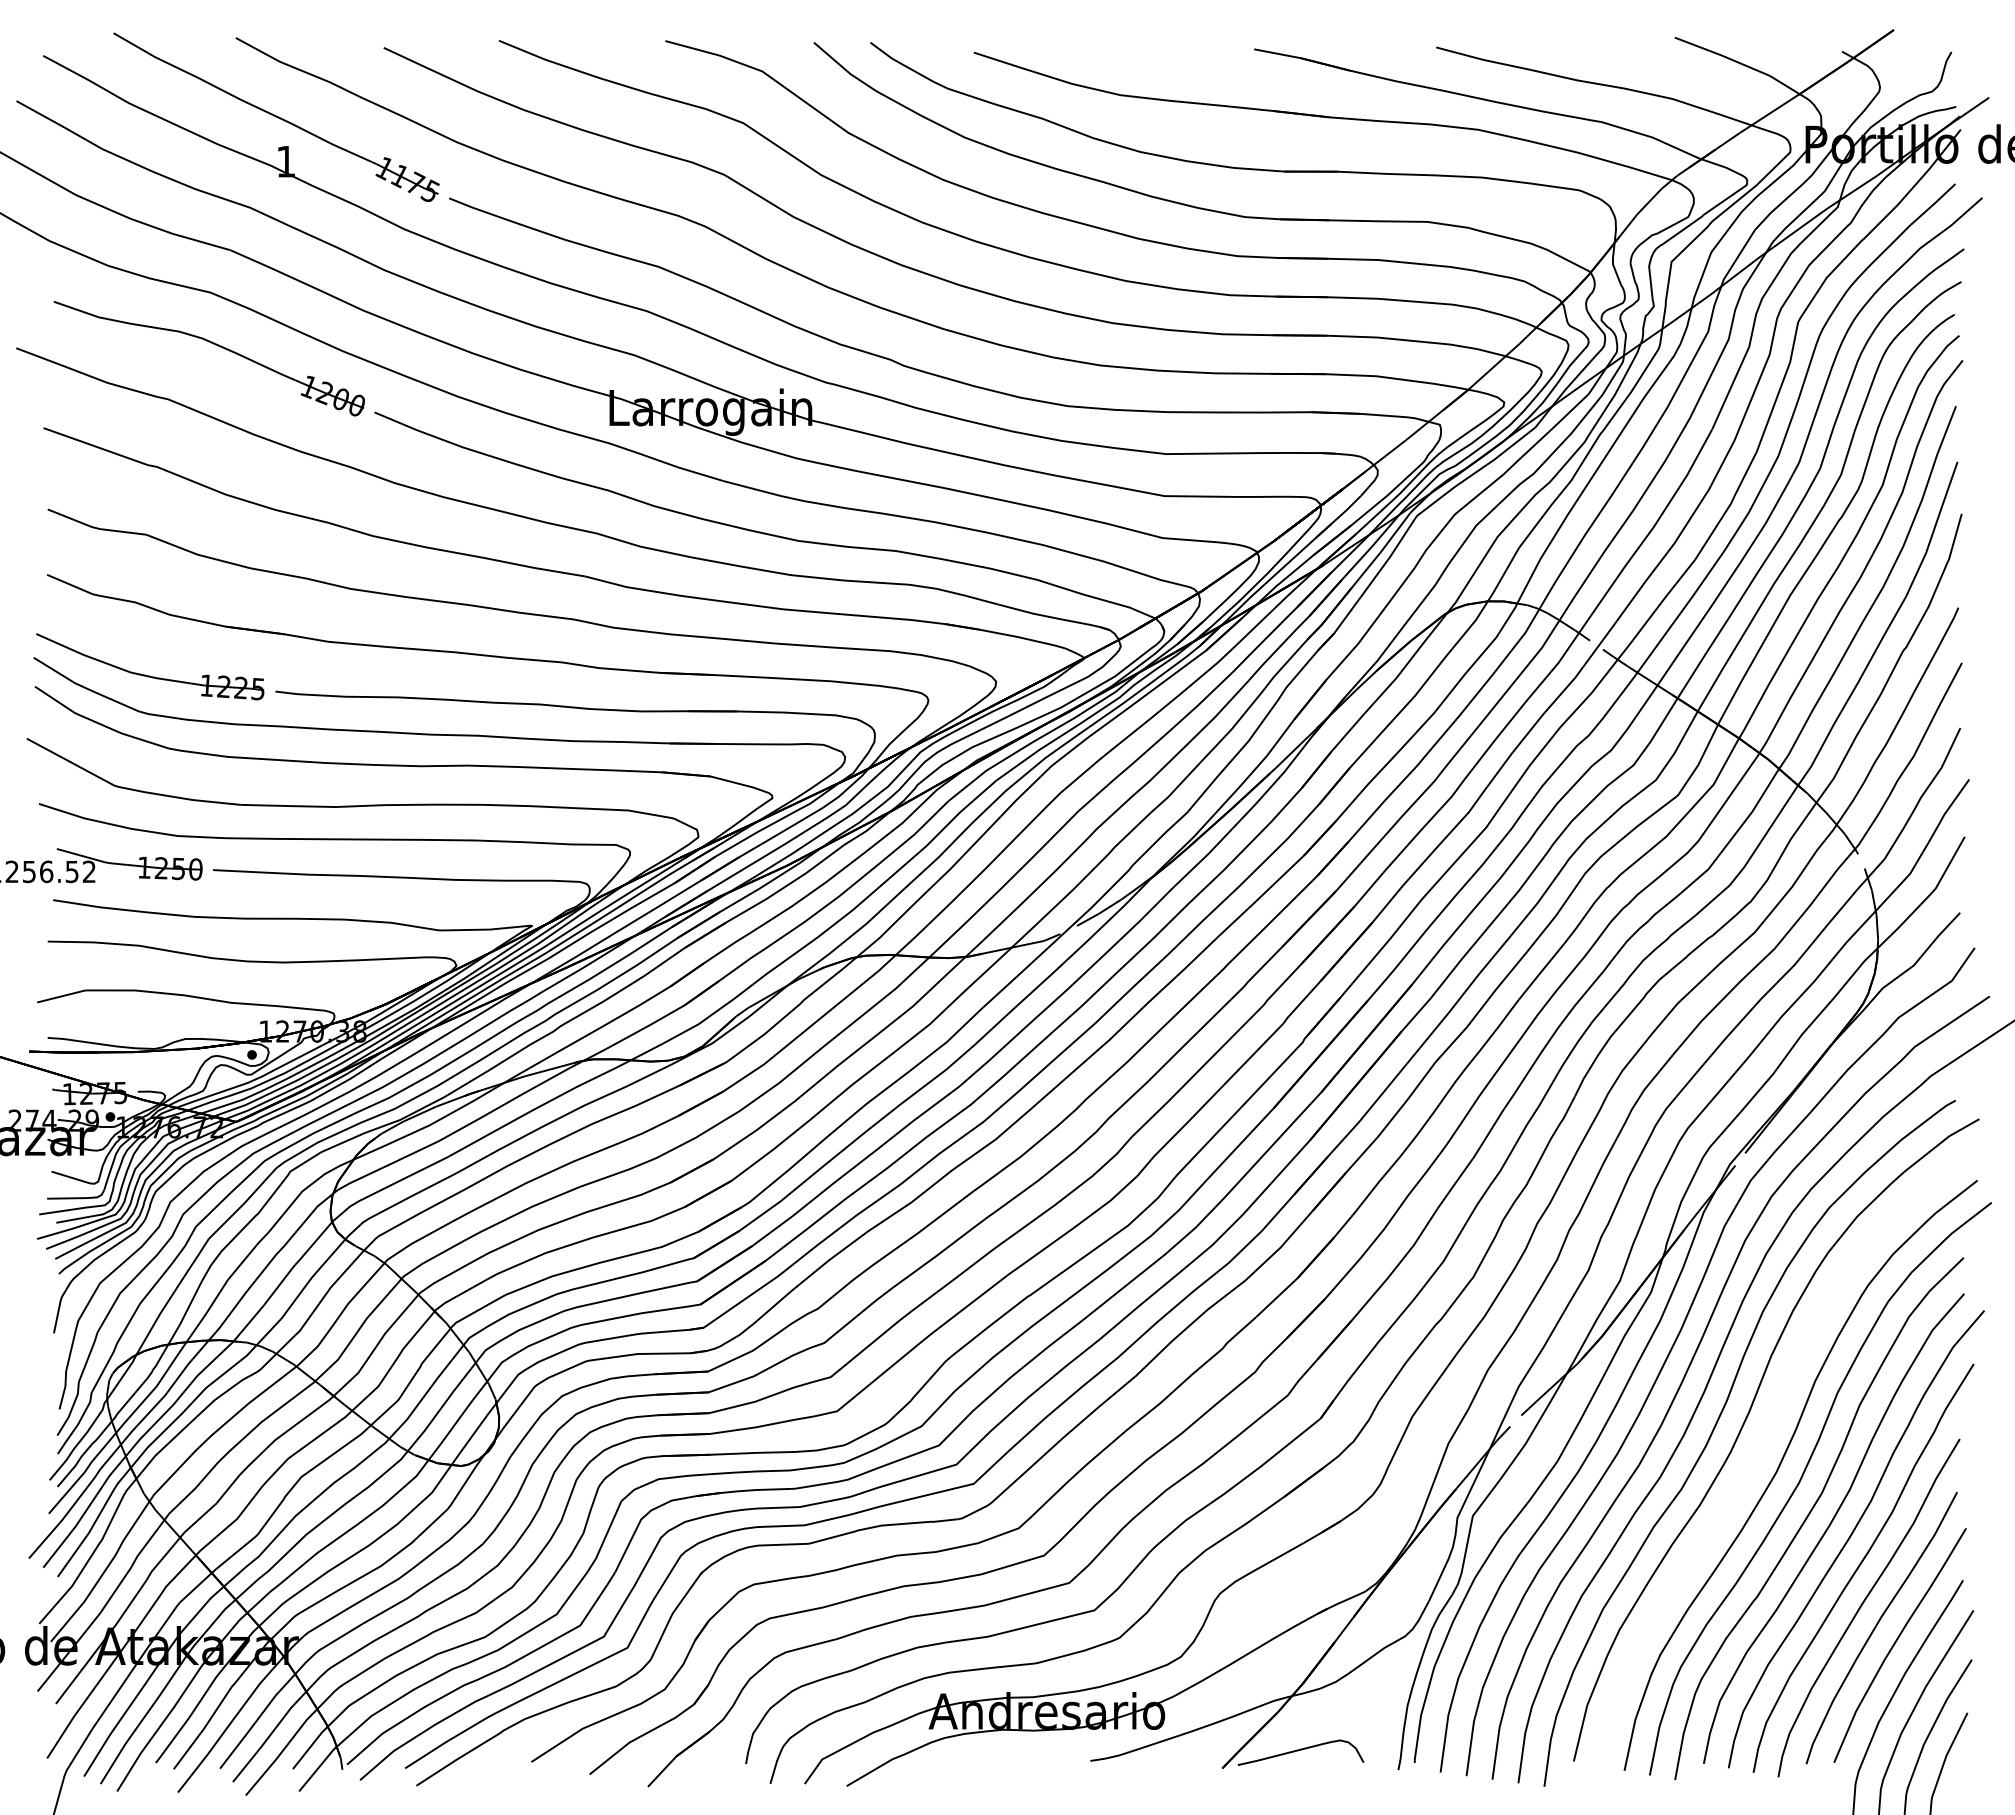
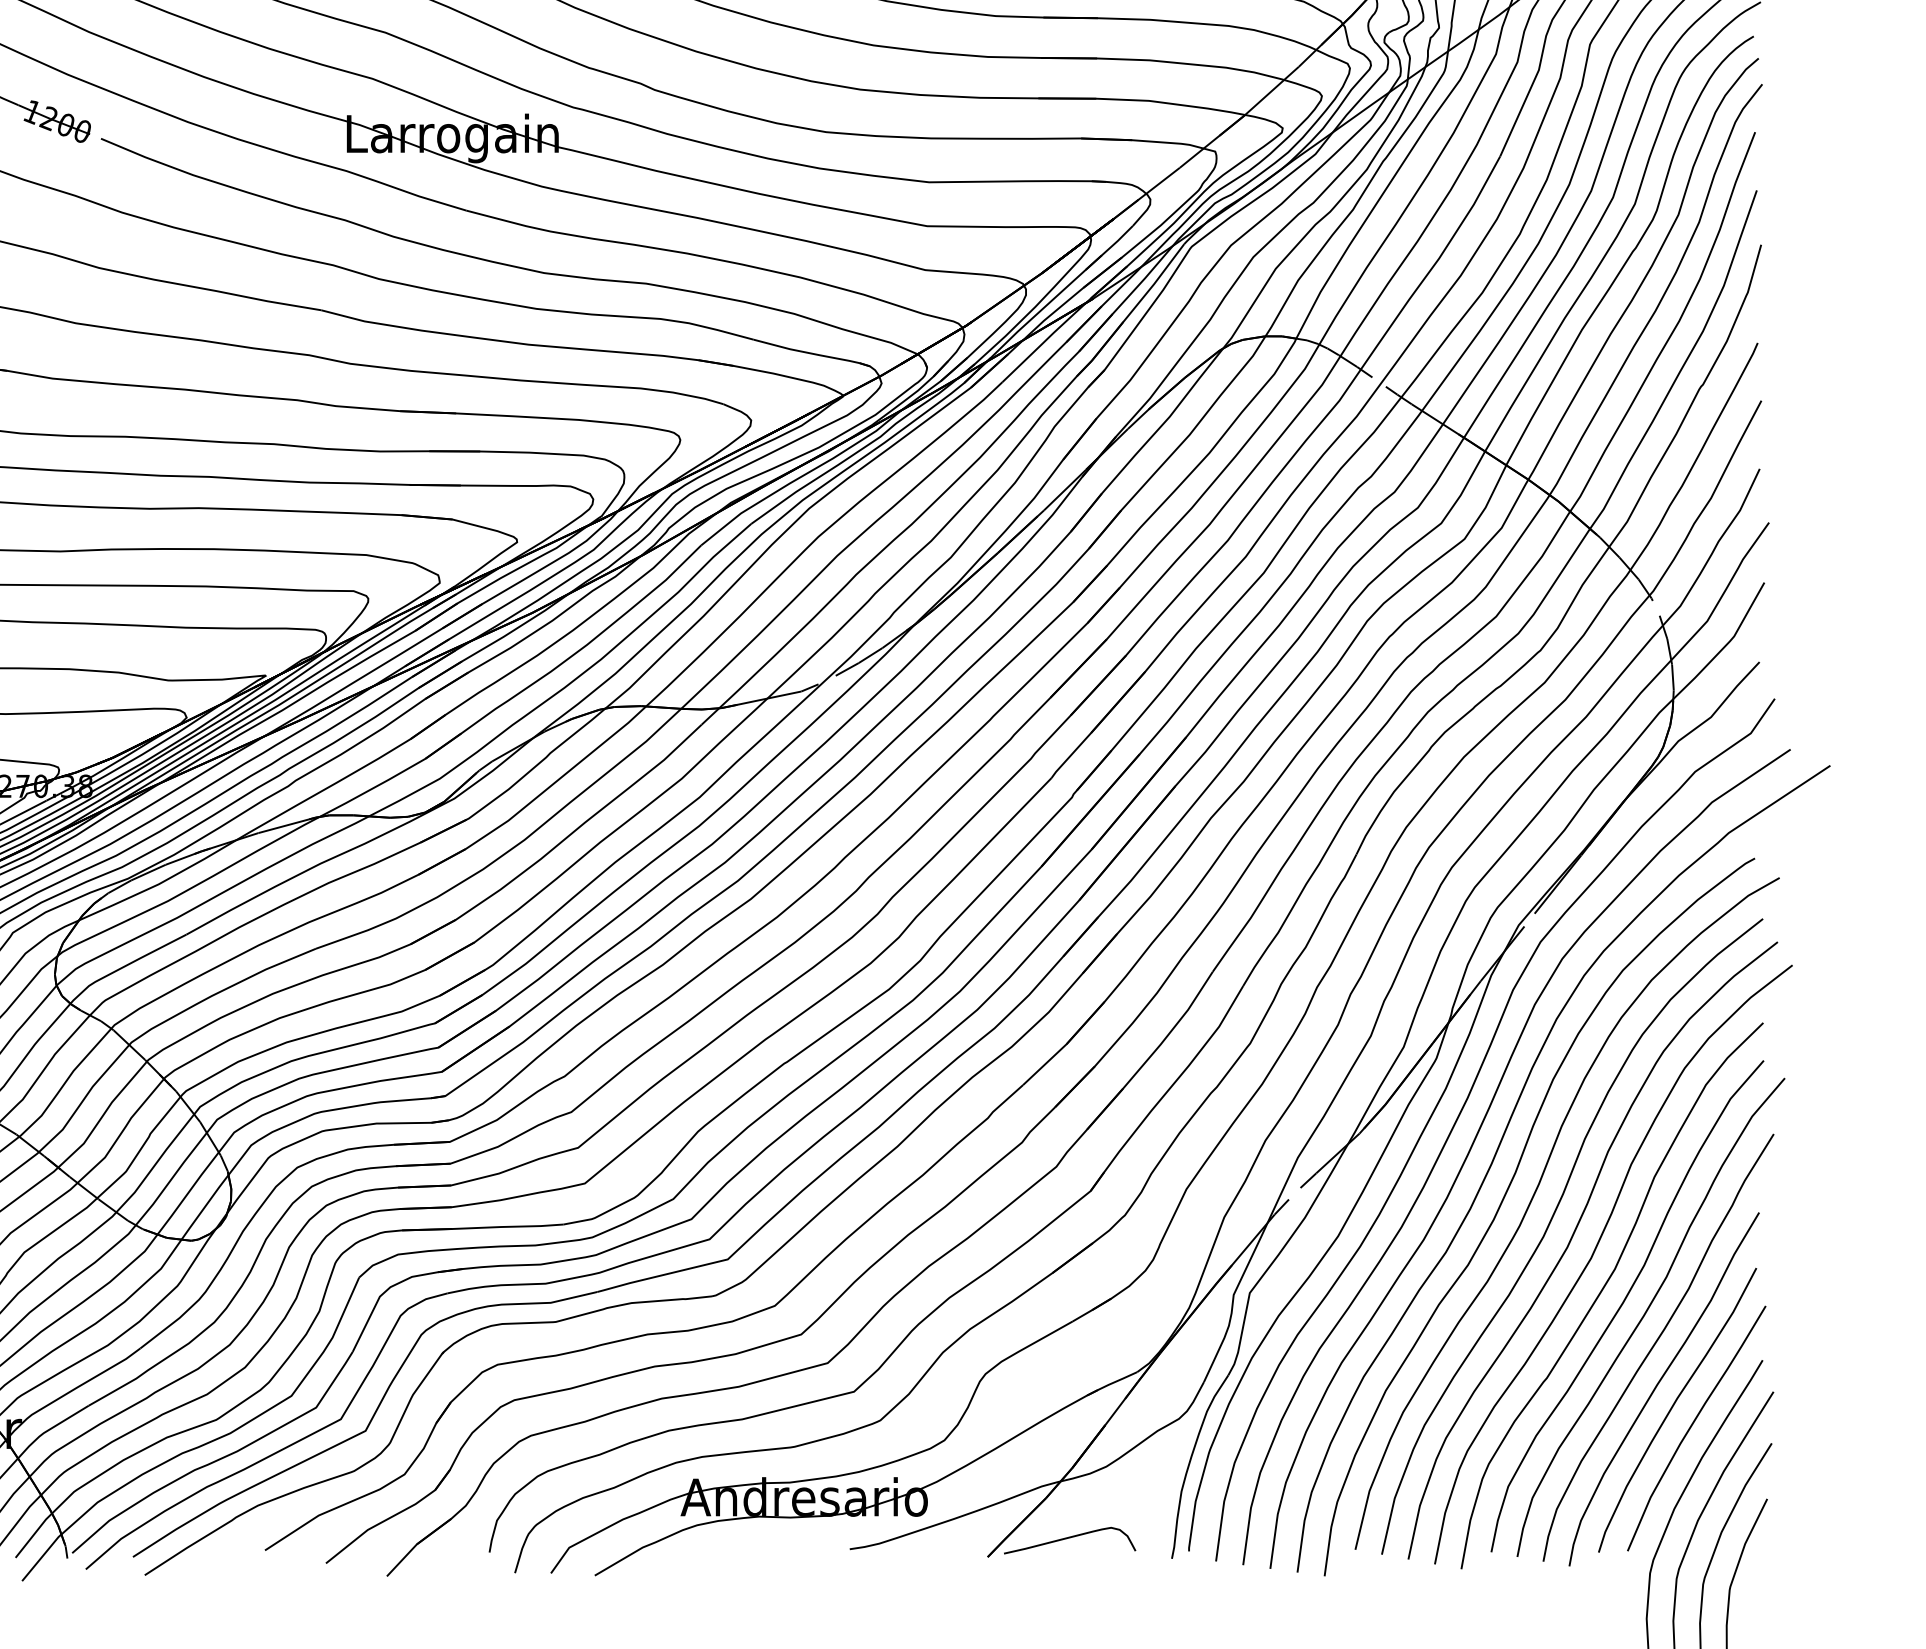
curve: (1759, 1452) -> (1549, 1226), added

